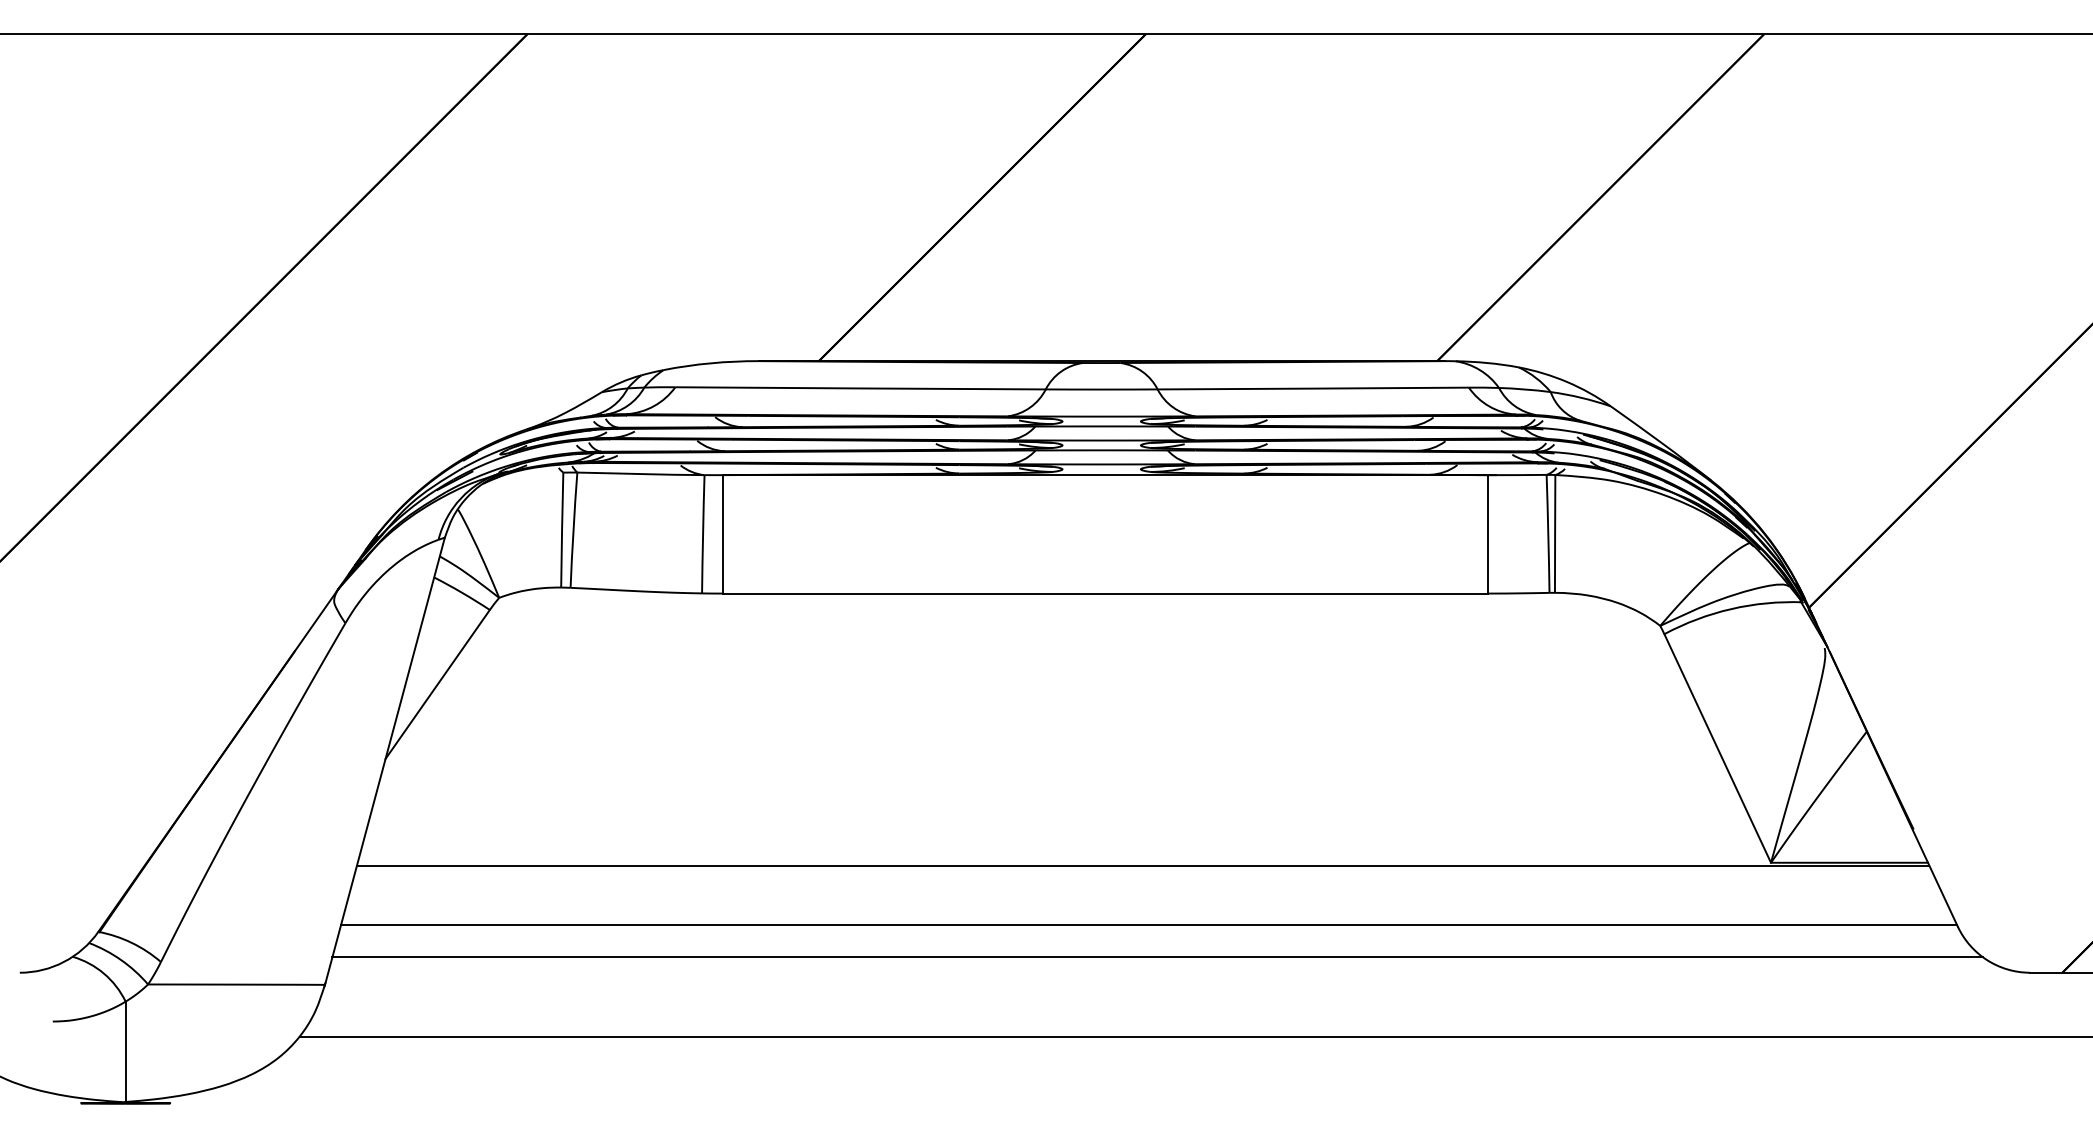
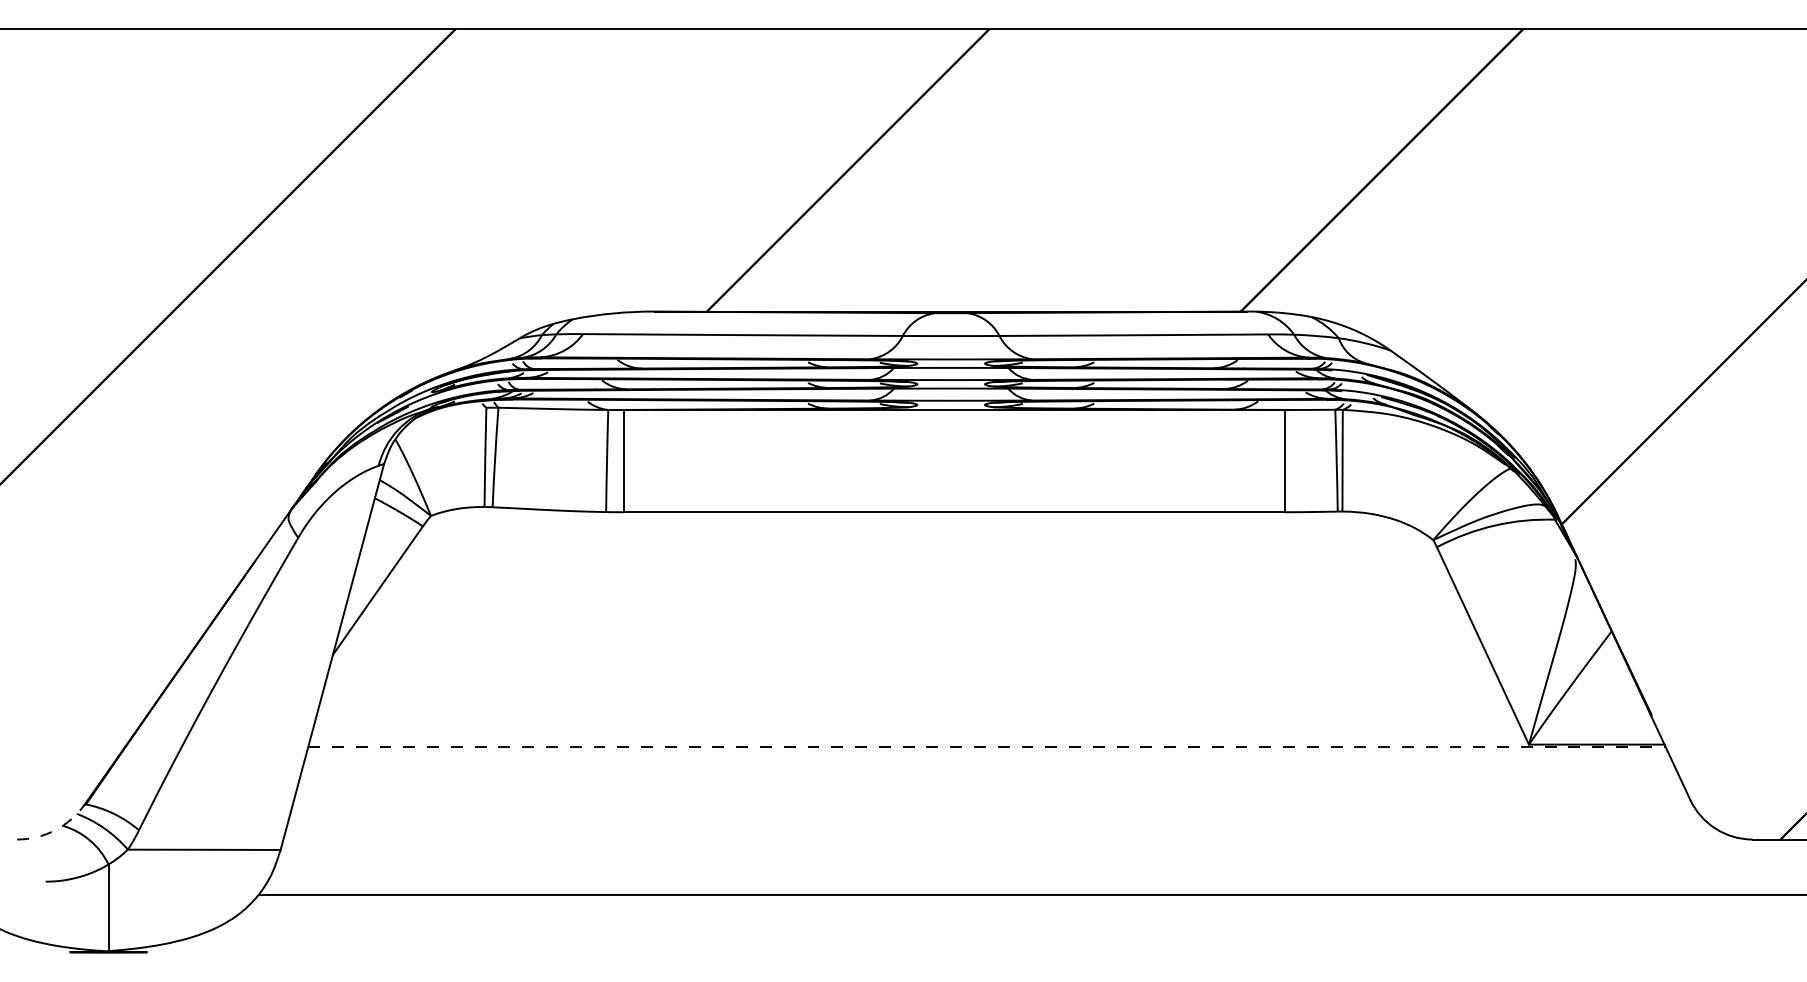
line: (1143, 865) -> (987, 746), solid -> dashed
line: (1148, 924) -> (991, 797), removed
line: (1157, 957) -> (999, 826), removed
arc: (64, 961) -> (55, 829), solid -> dashed

